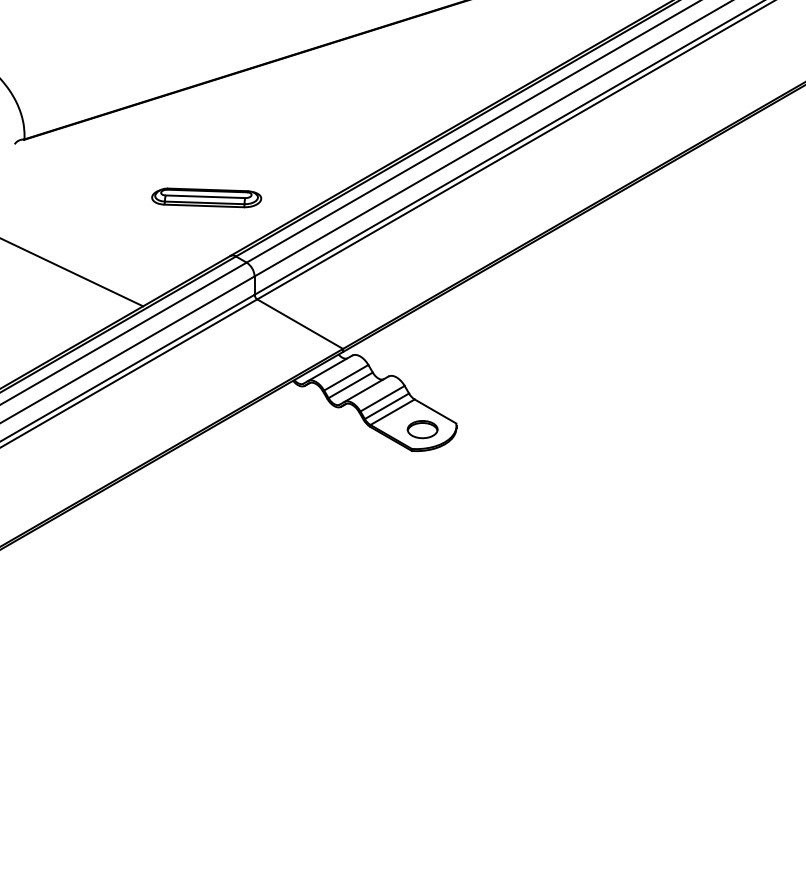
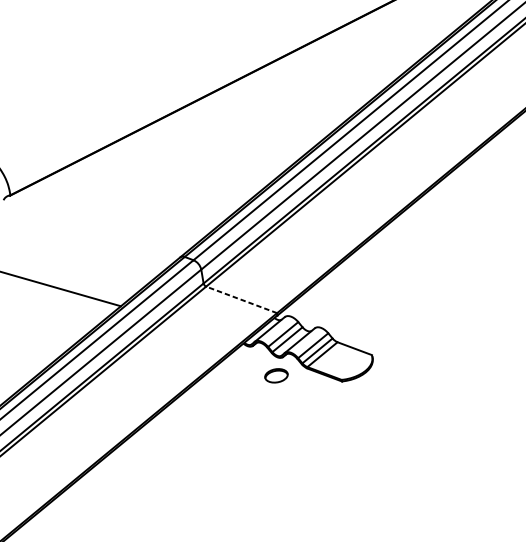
part: (206, 197) -> (155, 216), removed
line: (300, 324) -> (241, 300), solid -> dashed
part: (422, 429) -> (276, 375), moved

